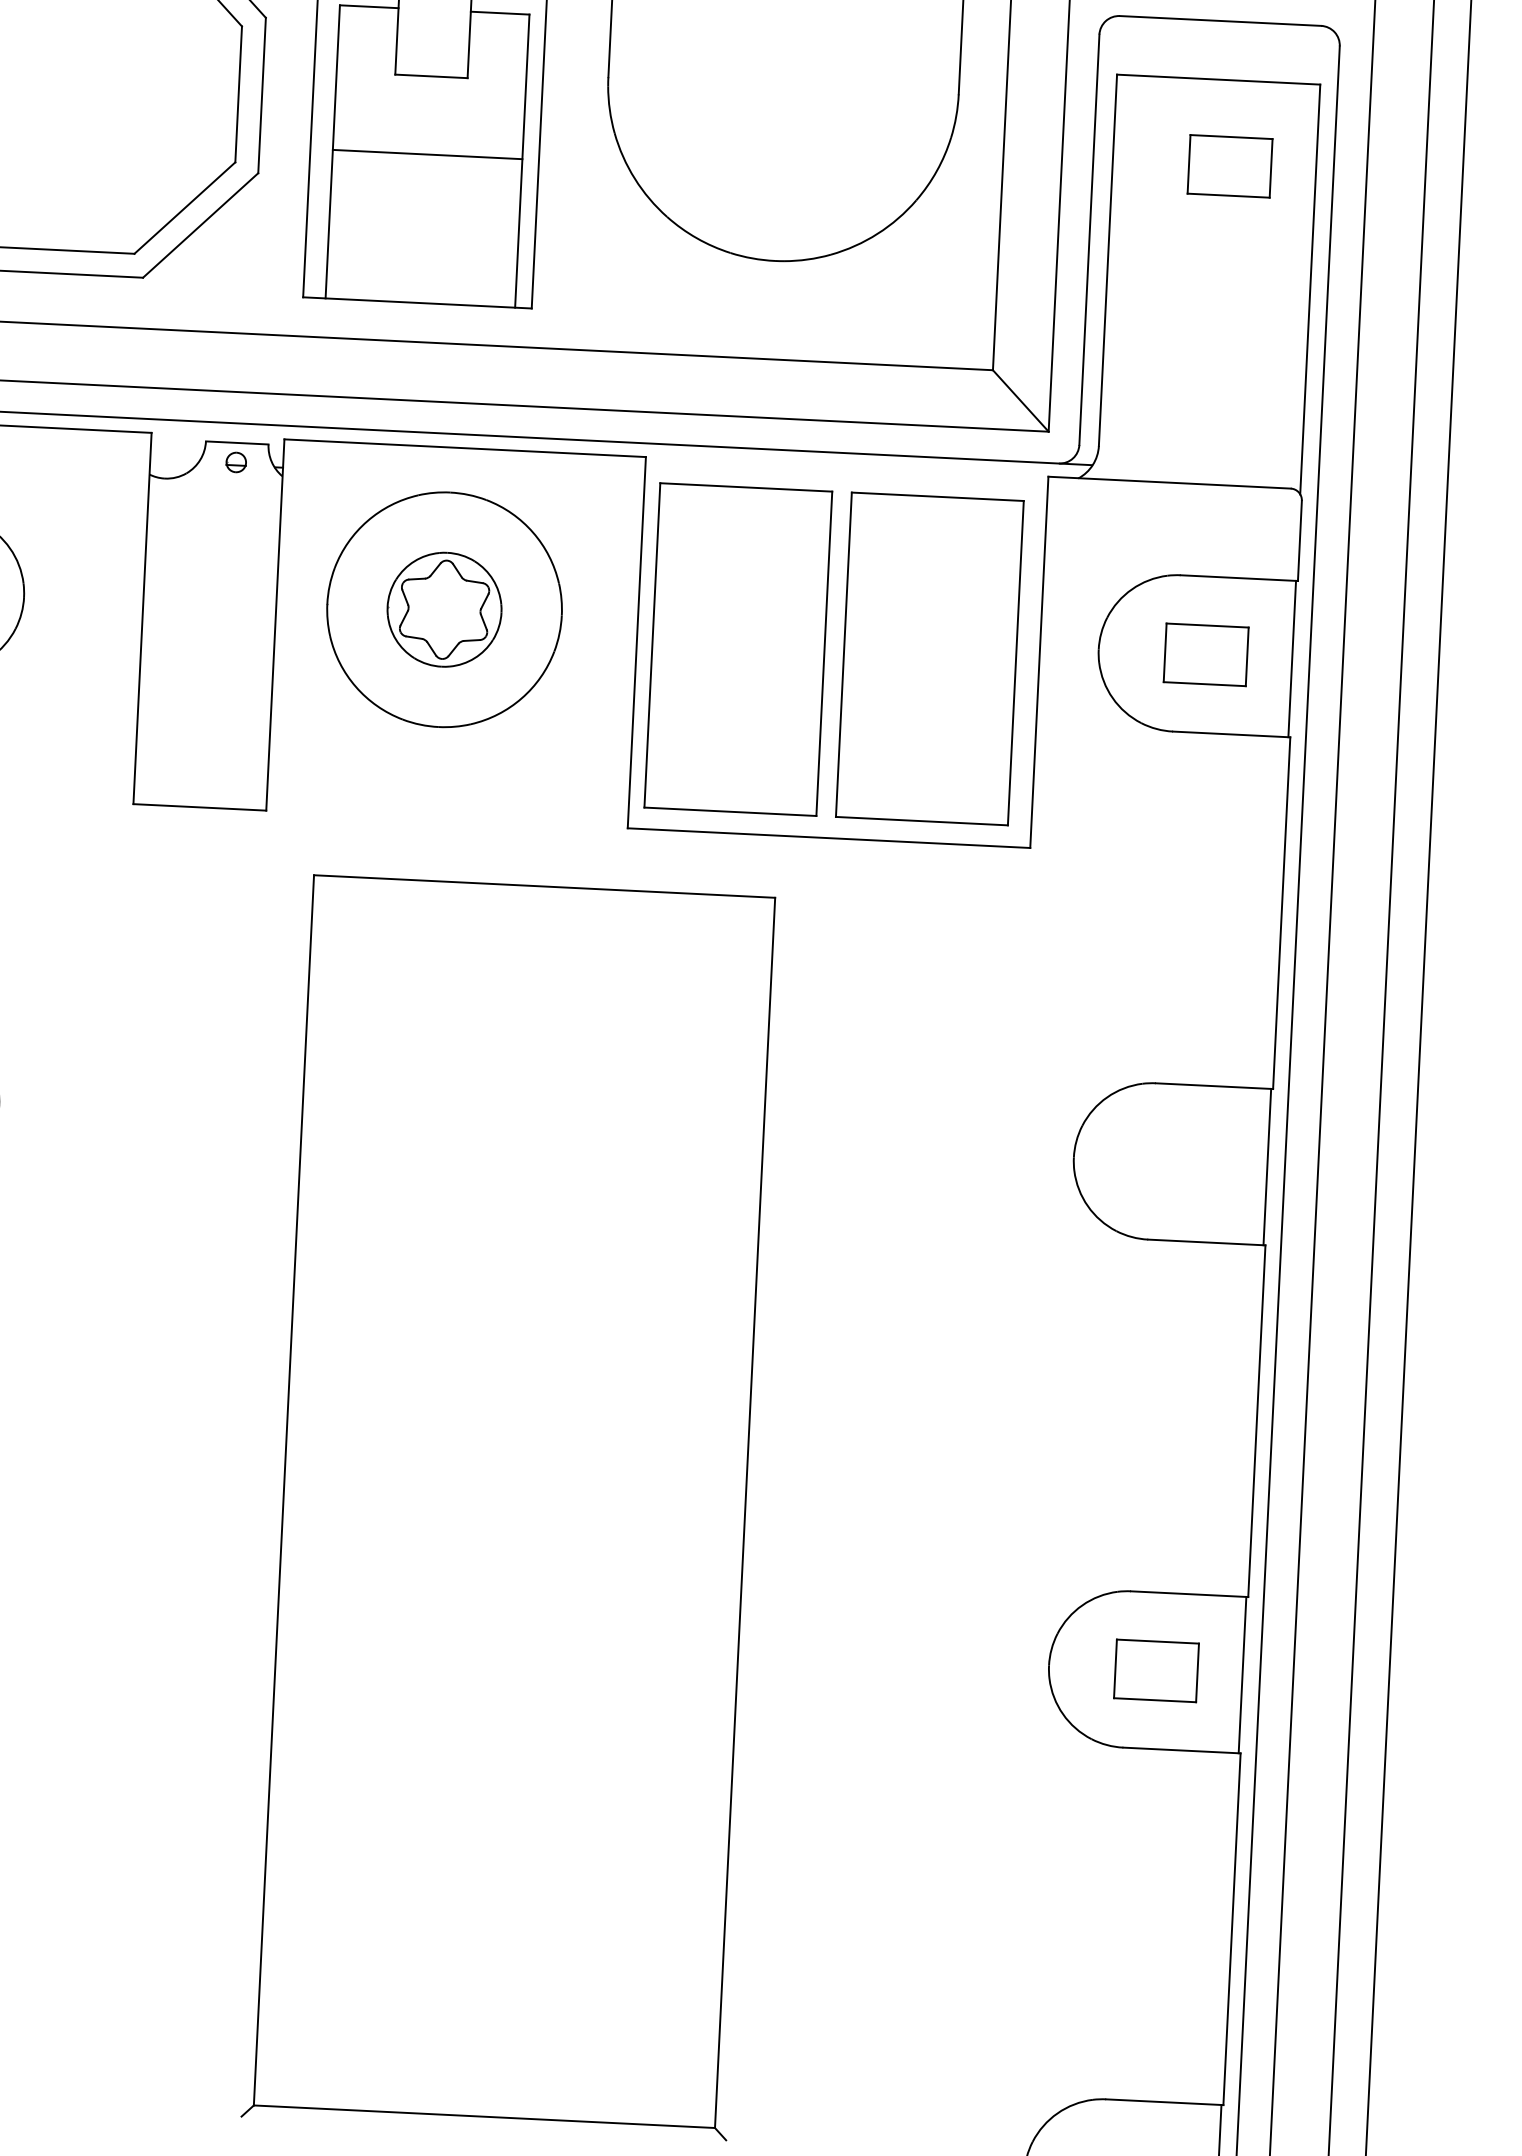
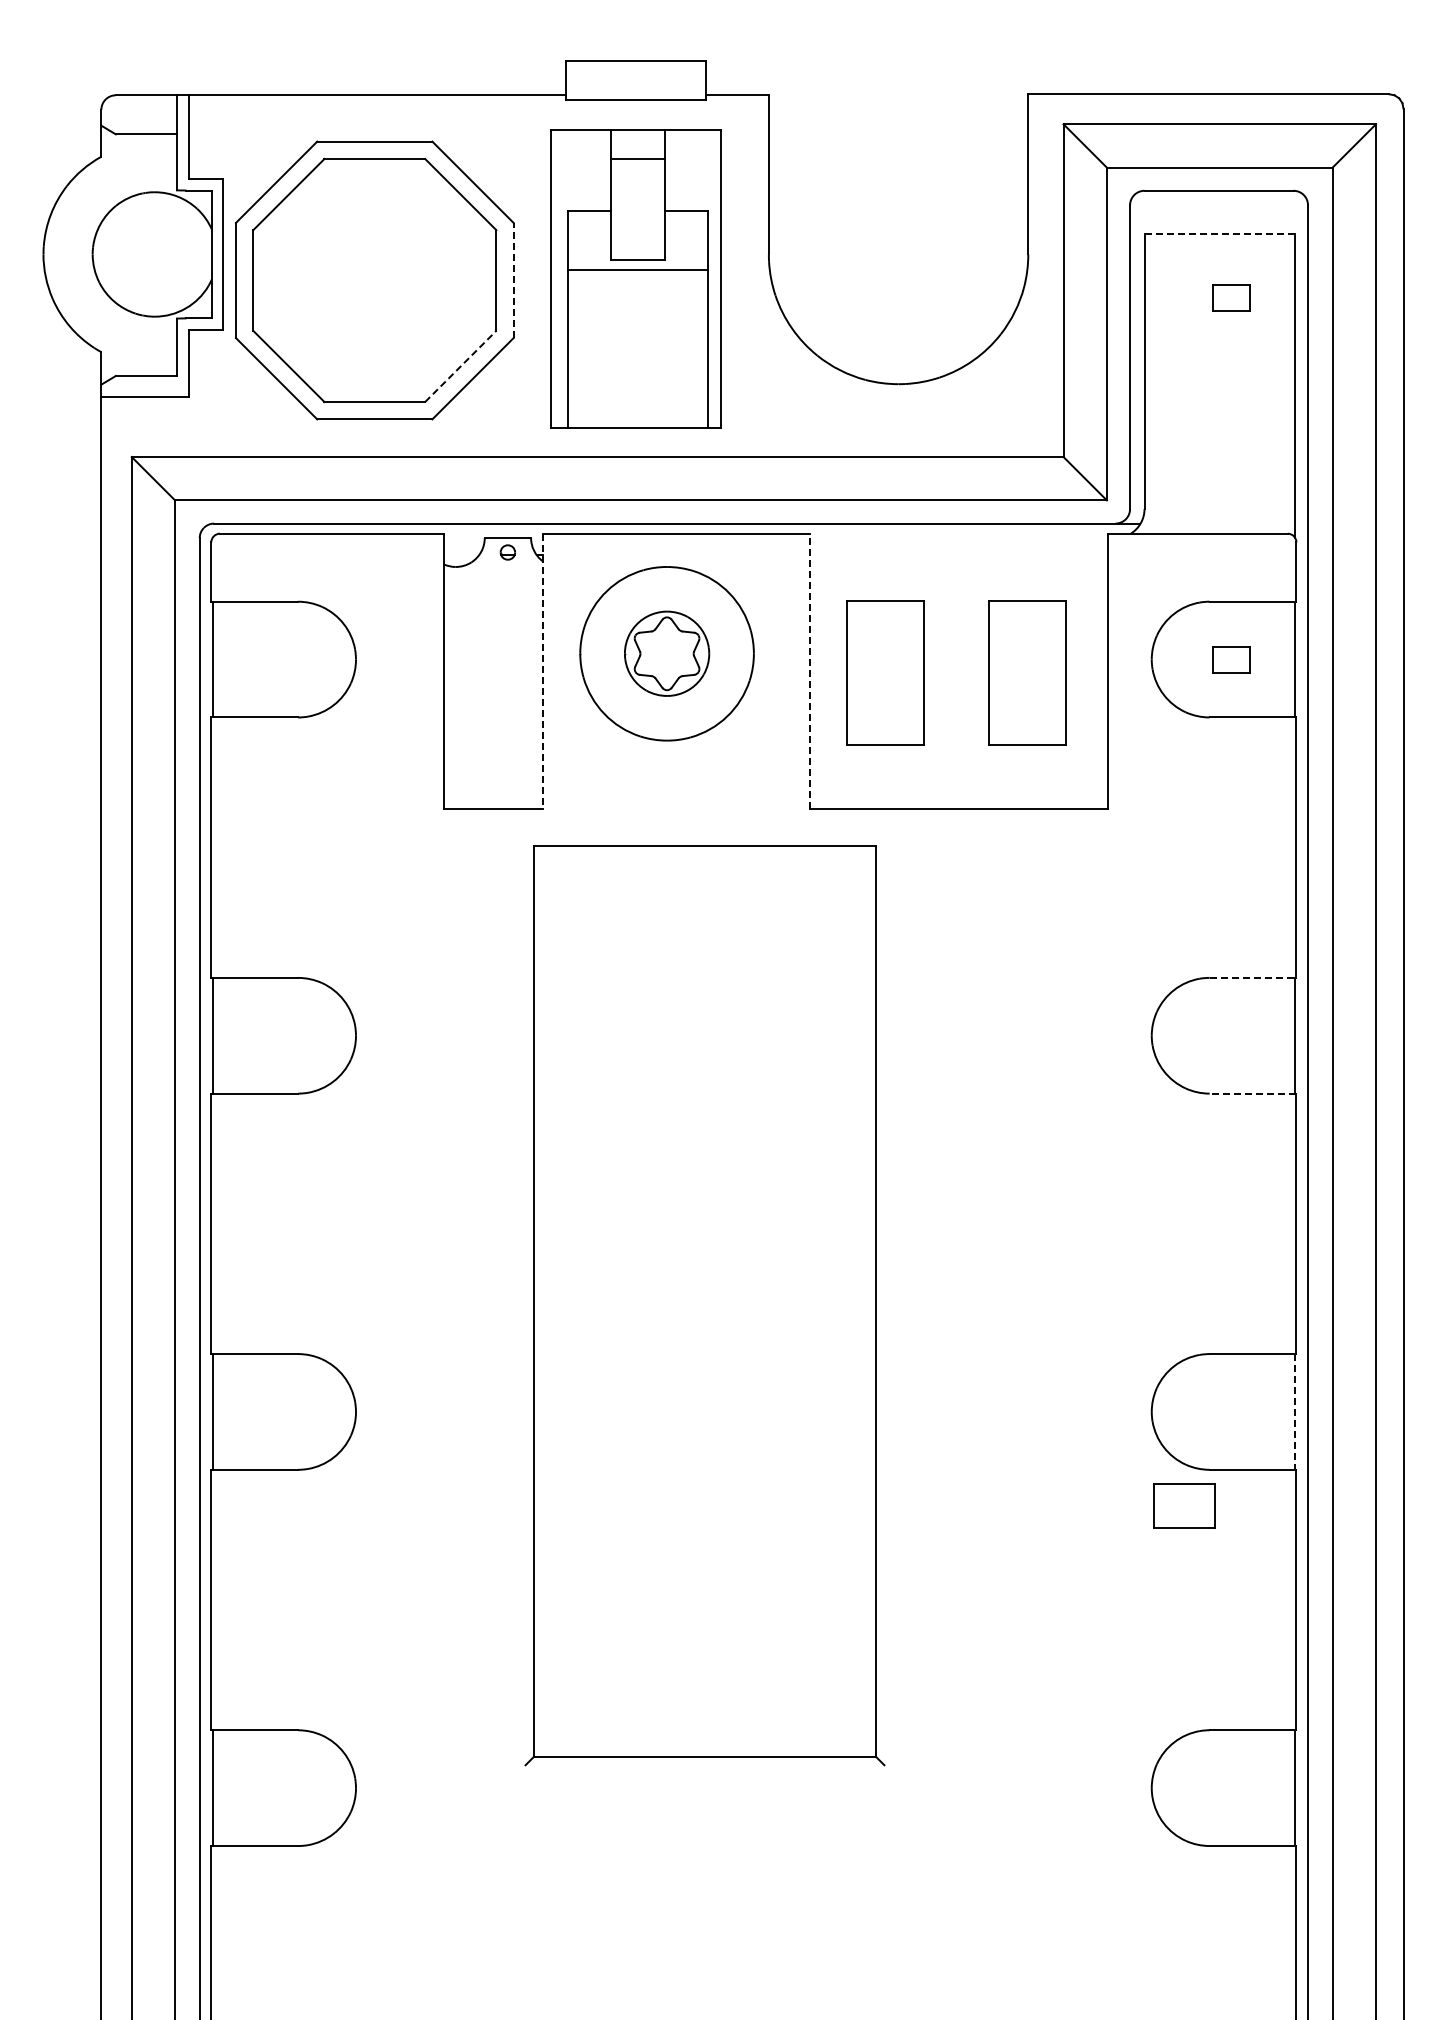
line: (1218, 80) -> (1219, 234), solid -> dashed
line: (261, 95) -> (513, 280), solid -> dashed
line: (426, 155) -> (637, 270), moved
part: (1230, 165) -> (1231, 297), size x0.6
line: (185, 208) -> (461, 366), solid -> dashed
line: (275, 625) -> (542, 671), solid -> dashed
line: (637, 641) -> (810, 670), solid -> dashed
part: (738, 649) -> (885, 672), size x0.6
part: (1206, 654) -> (1231, 659), size x0.6
part: (930, 658) -> (1027, 672), size x0.6
line: (1215, 1085) -> (1253, 977), solid -> dashed
line: (1206, 1242) -> (1252, 1093), solid -> dashed
part: (513, 1507) -> (704, 1305), moved
part: (1156, 1670) -> (1184, 1505), moved
line: (1243, 1674) -> (1295, 1411), solid -> dashed

